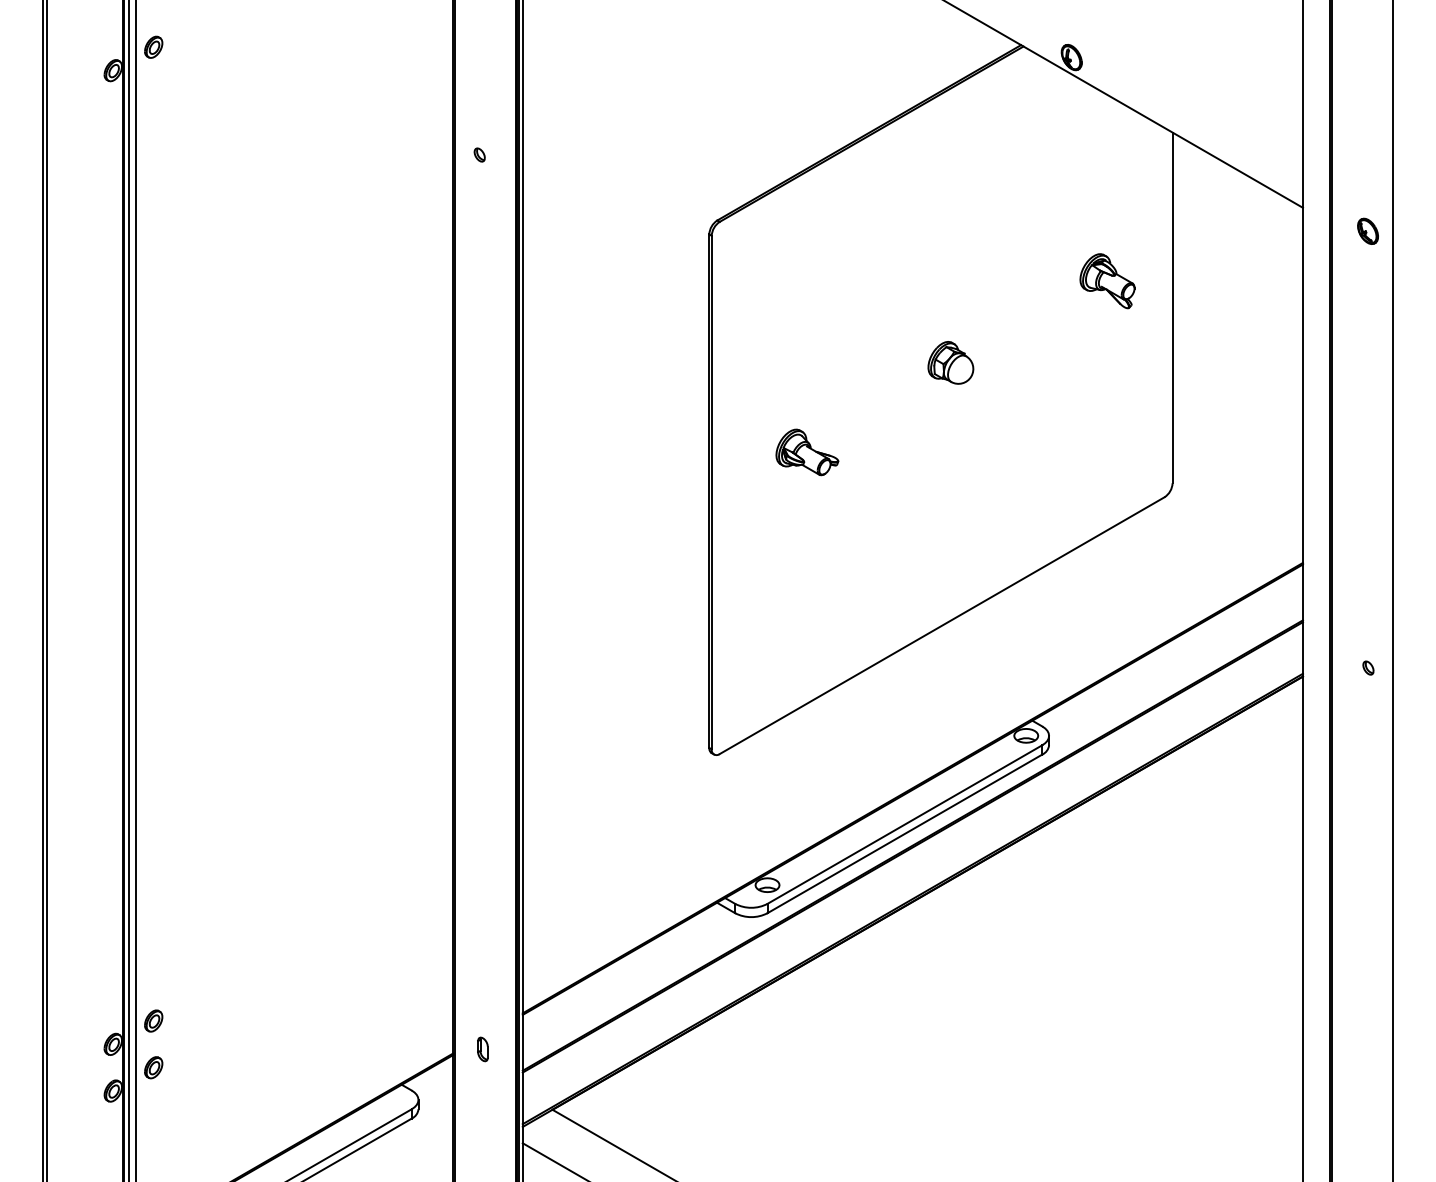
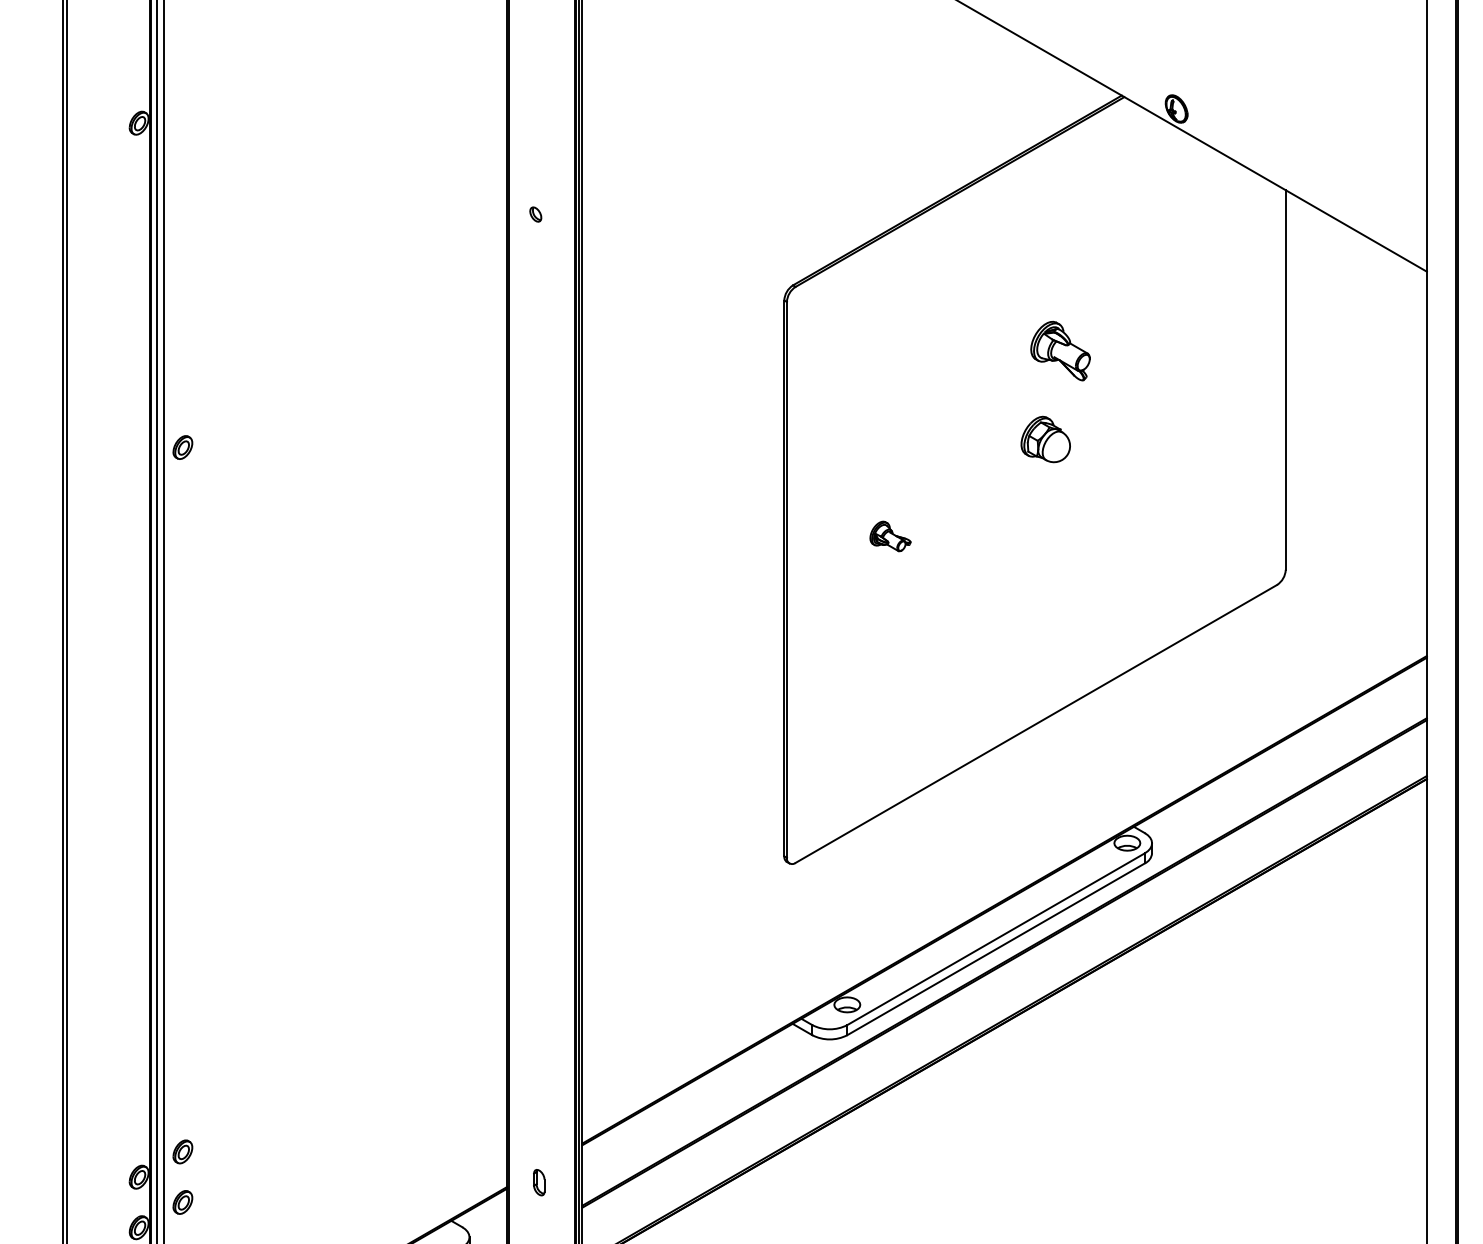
part: (153, 46) -> (182, 446), moved
part: (1107, 281) -> (1060, 351), moved
part: (807, 452) -> (890, 536), size x0.6

